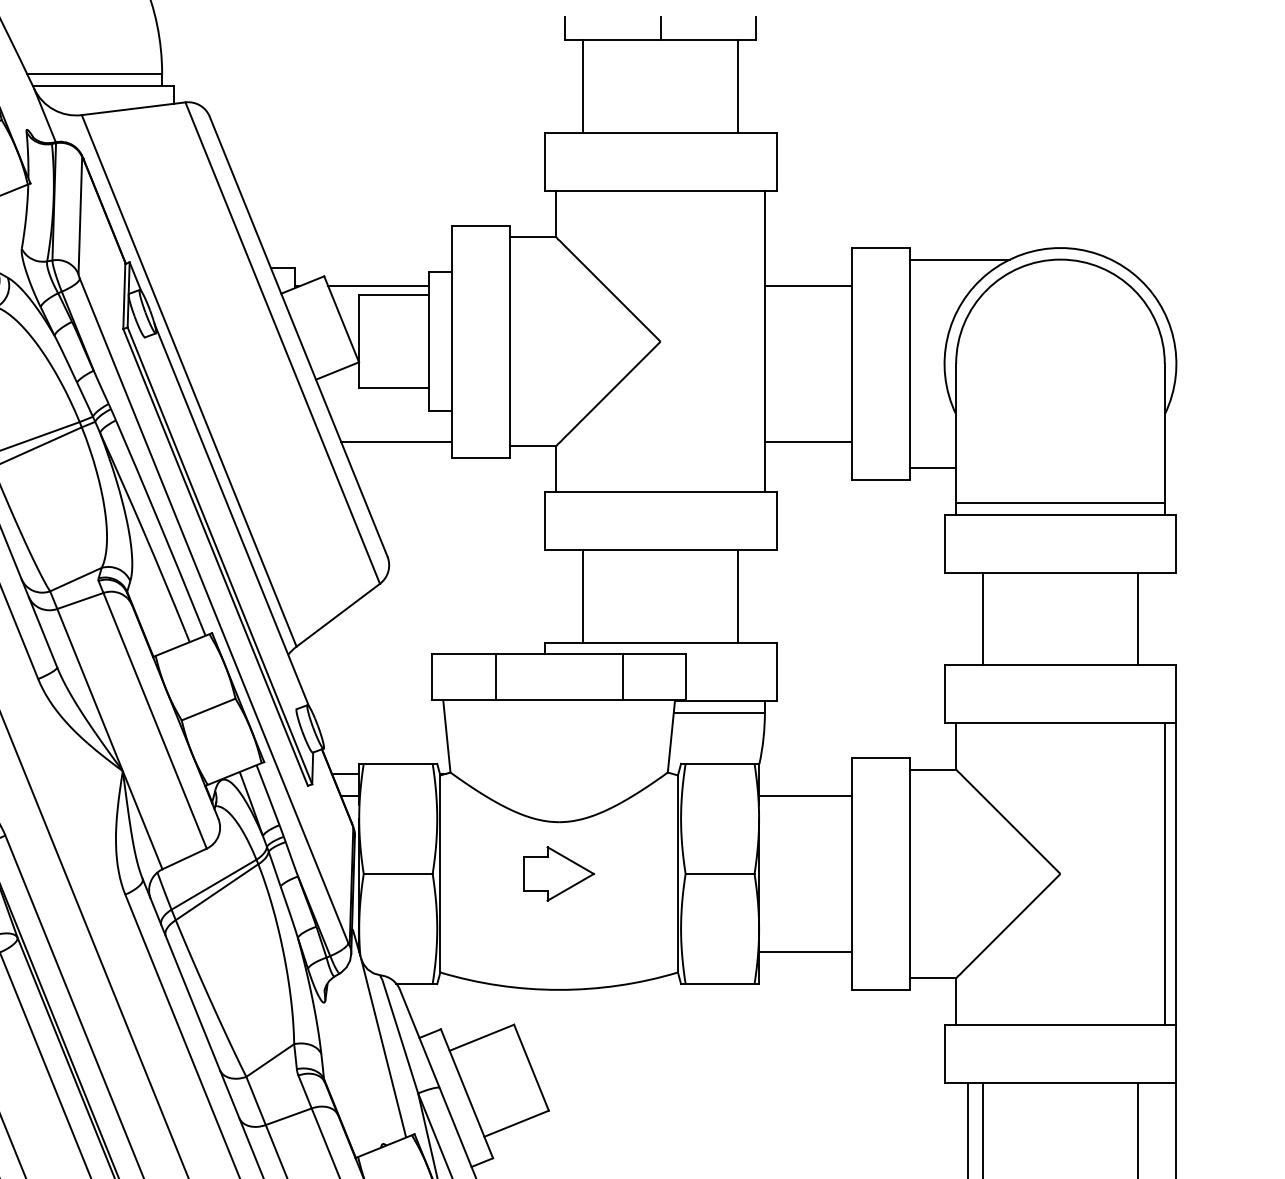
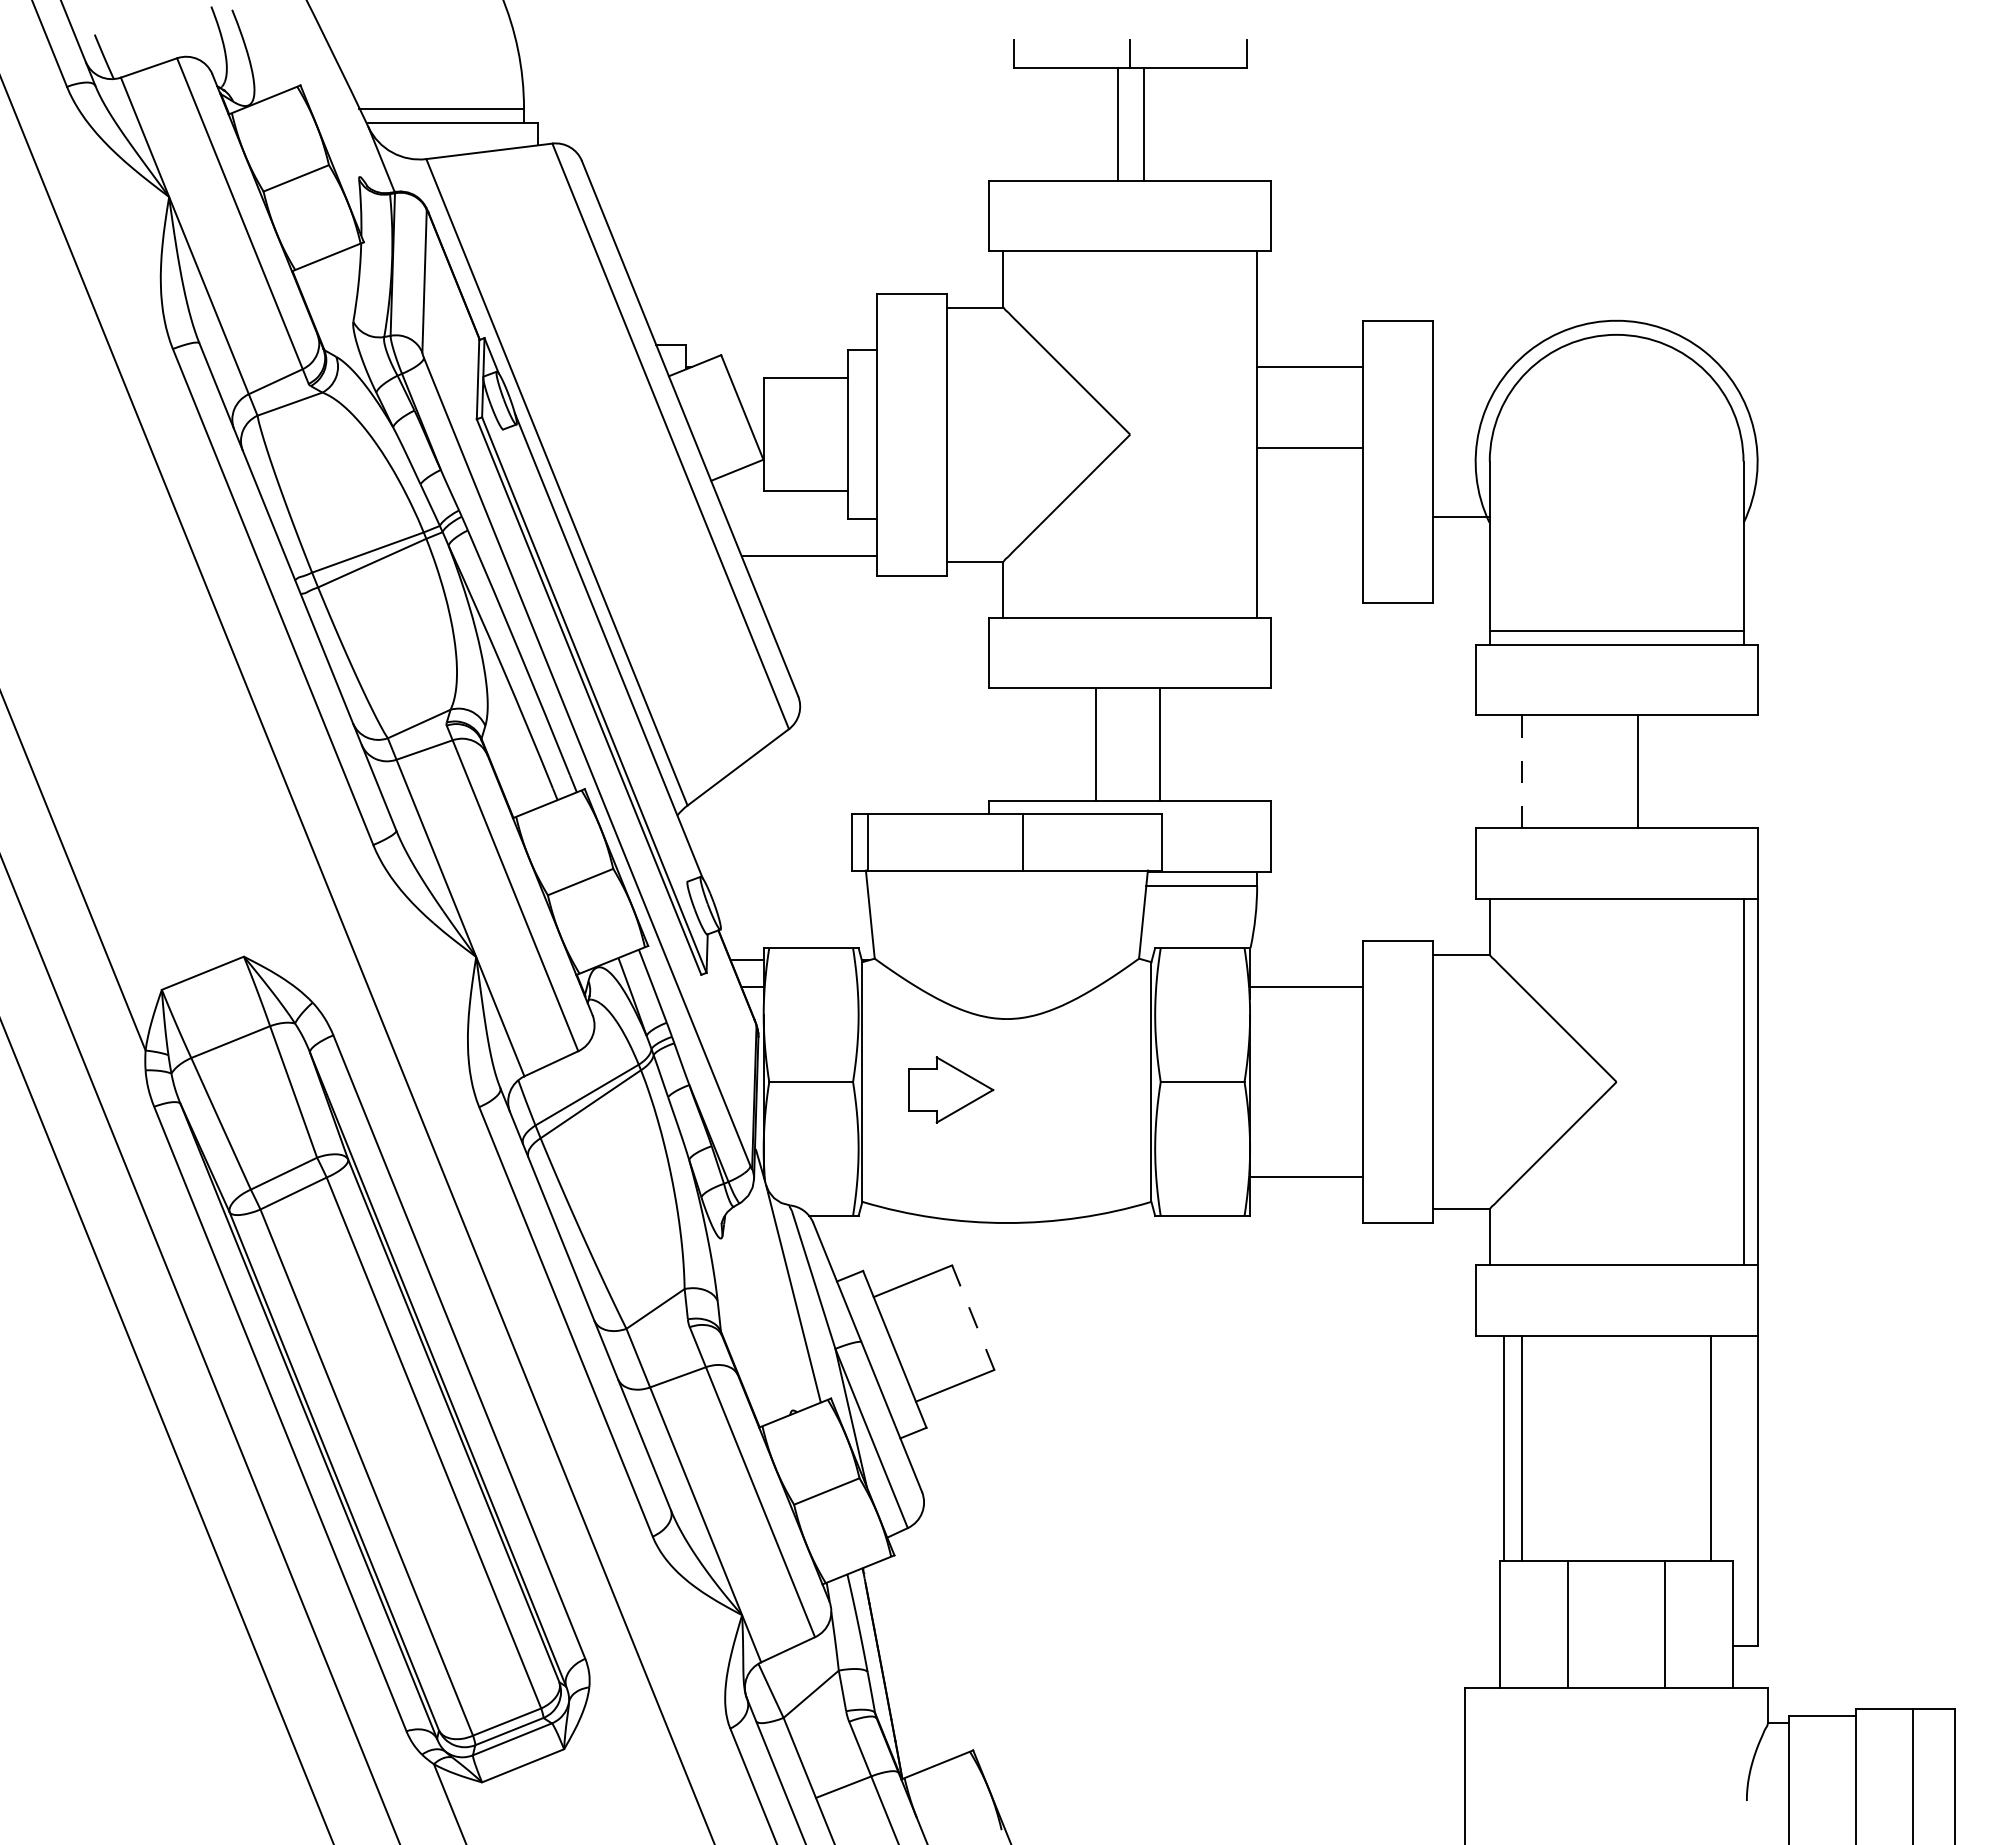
line: (582, 86) -> (1143, 124), moved
line: (738, 86) -> (1118, 124), moved
line: (960, 259) -> (1494, 334), removed
line: (378, 285) -> (787, 366), removed
line: (807, 441) -> (1309, 448), moved
line: (932, 468) -> (1461, 516), moved
line: (582, 596) -> (1095, 744), moved
line: (738, 596) -> (1160, 744), moved
line: (1138, 618) -> (1638, 771), moved
line: (982, 619) -> (1521, 772), solid -> dashed
line: (495, 677) -> (867, 842), moved
line: (622, 677) -> (1023, 842), moved
part: (559, 873) -> (951, 1089), moved
line: (531, 1068) -> (973, 1318), solid -> dashed

